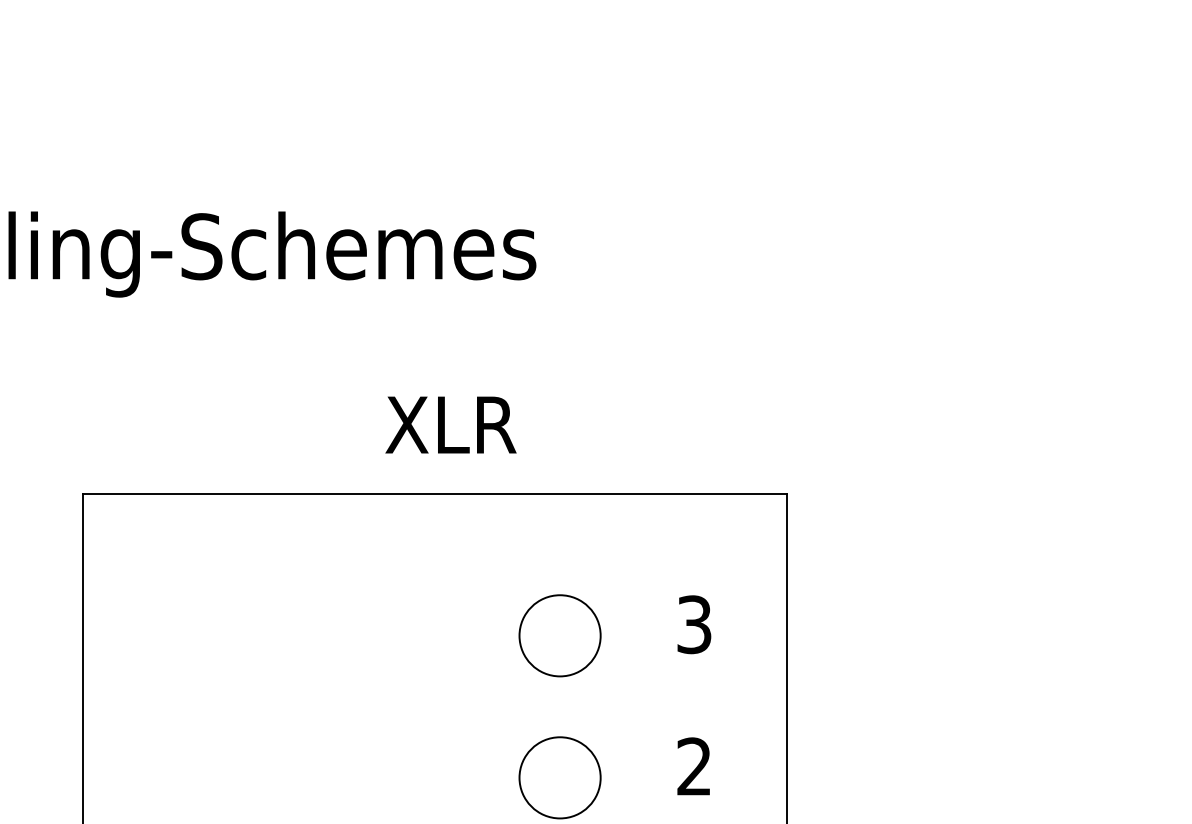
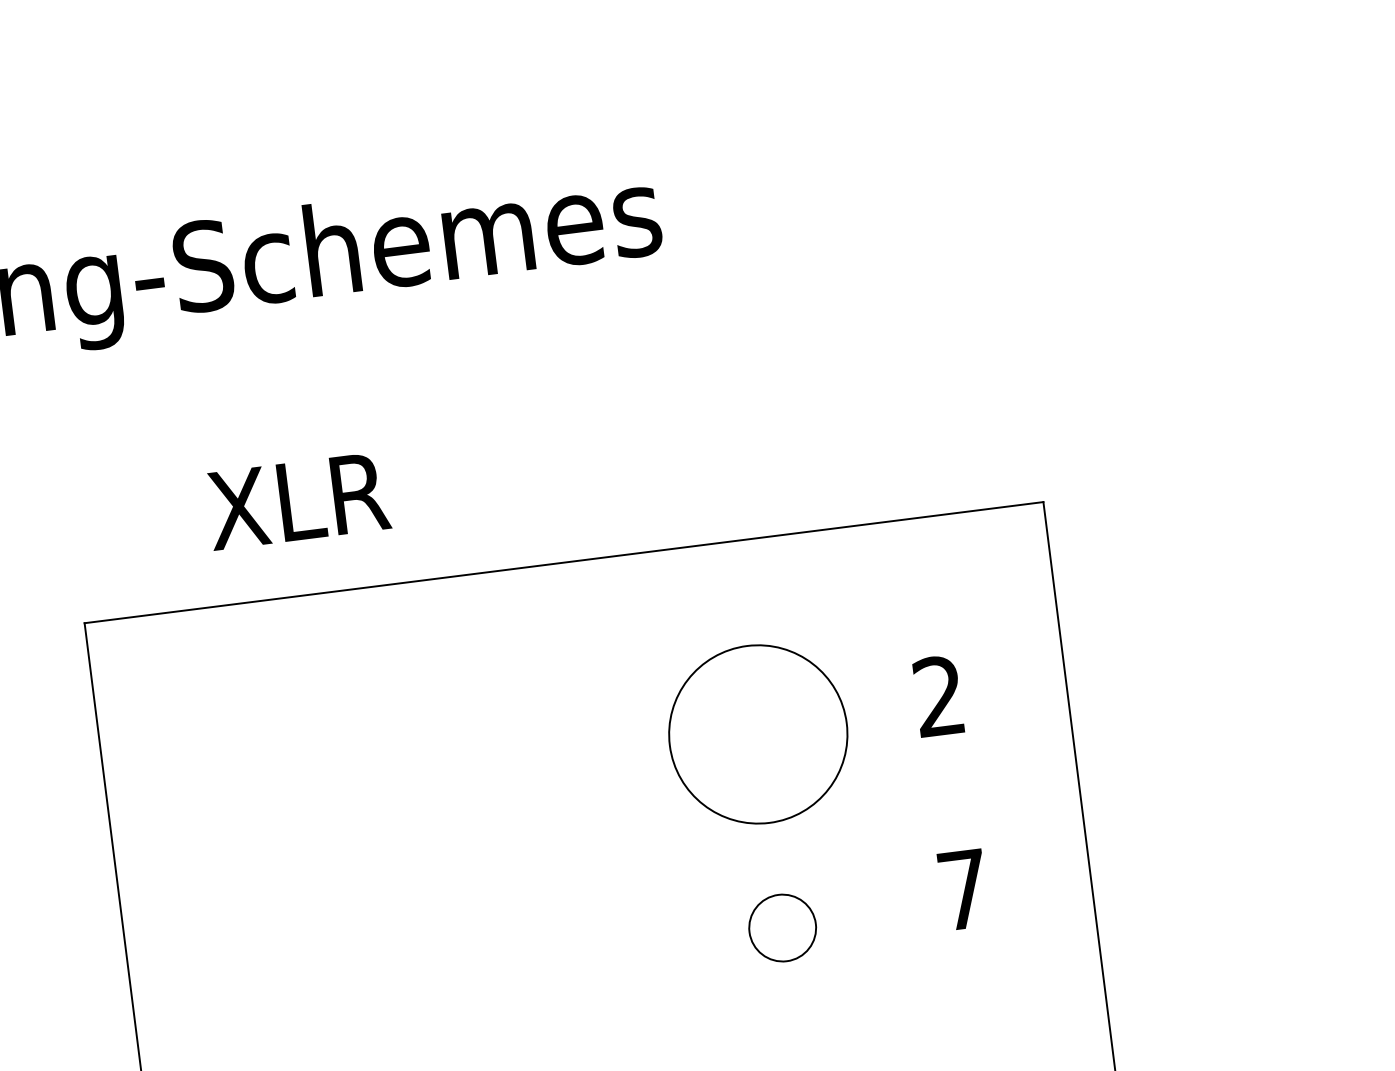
text: (450, 424) -> (297, 500), moved
text: (694, 624) -> (939, 696), 3 -> 2
circle: (559, 635) -> (757, 734), size x1.6
text: (693, 766) -> (962, 889), 2 -> 7
circle: (559, 777) -> (781, 927), size x0.6

